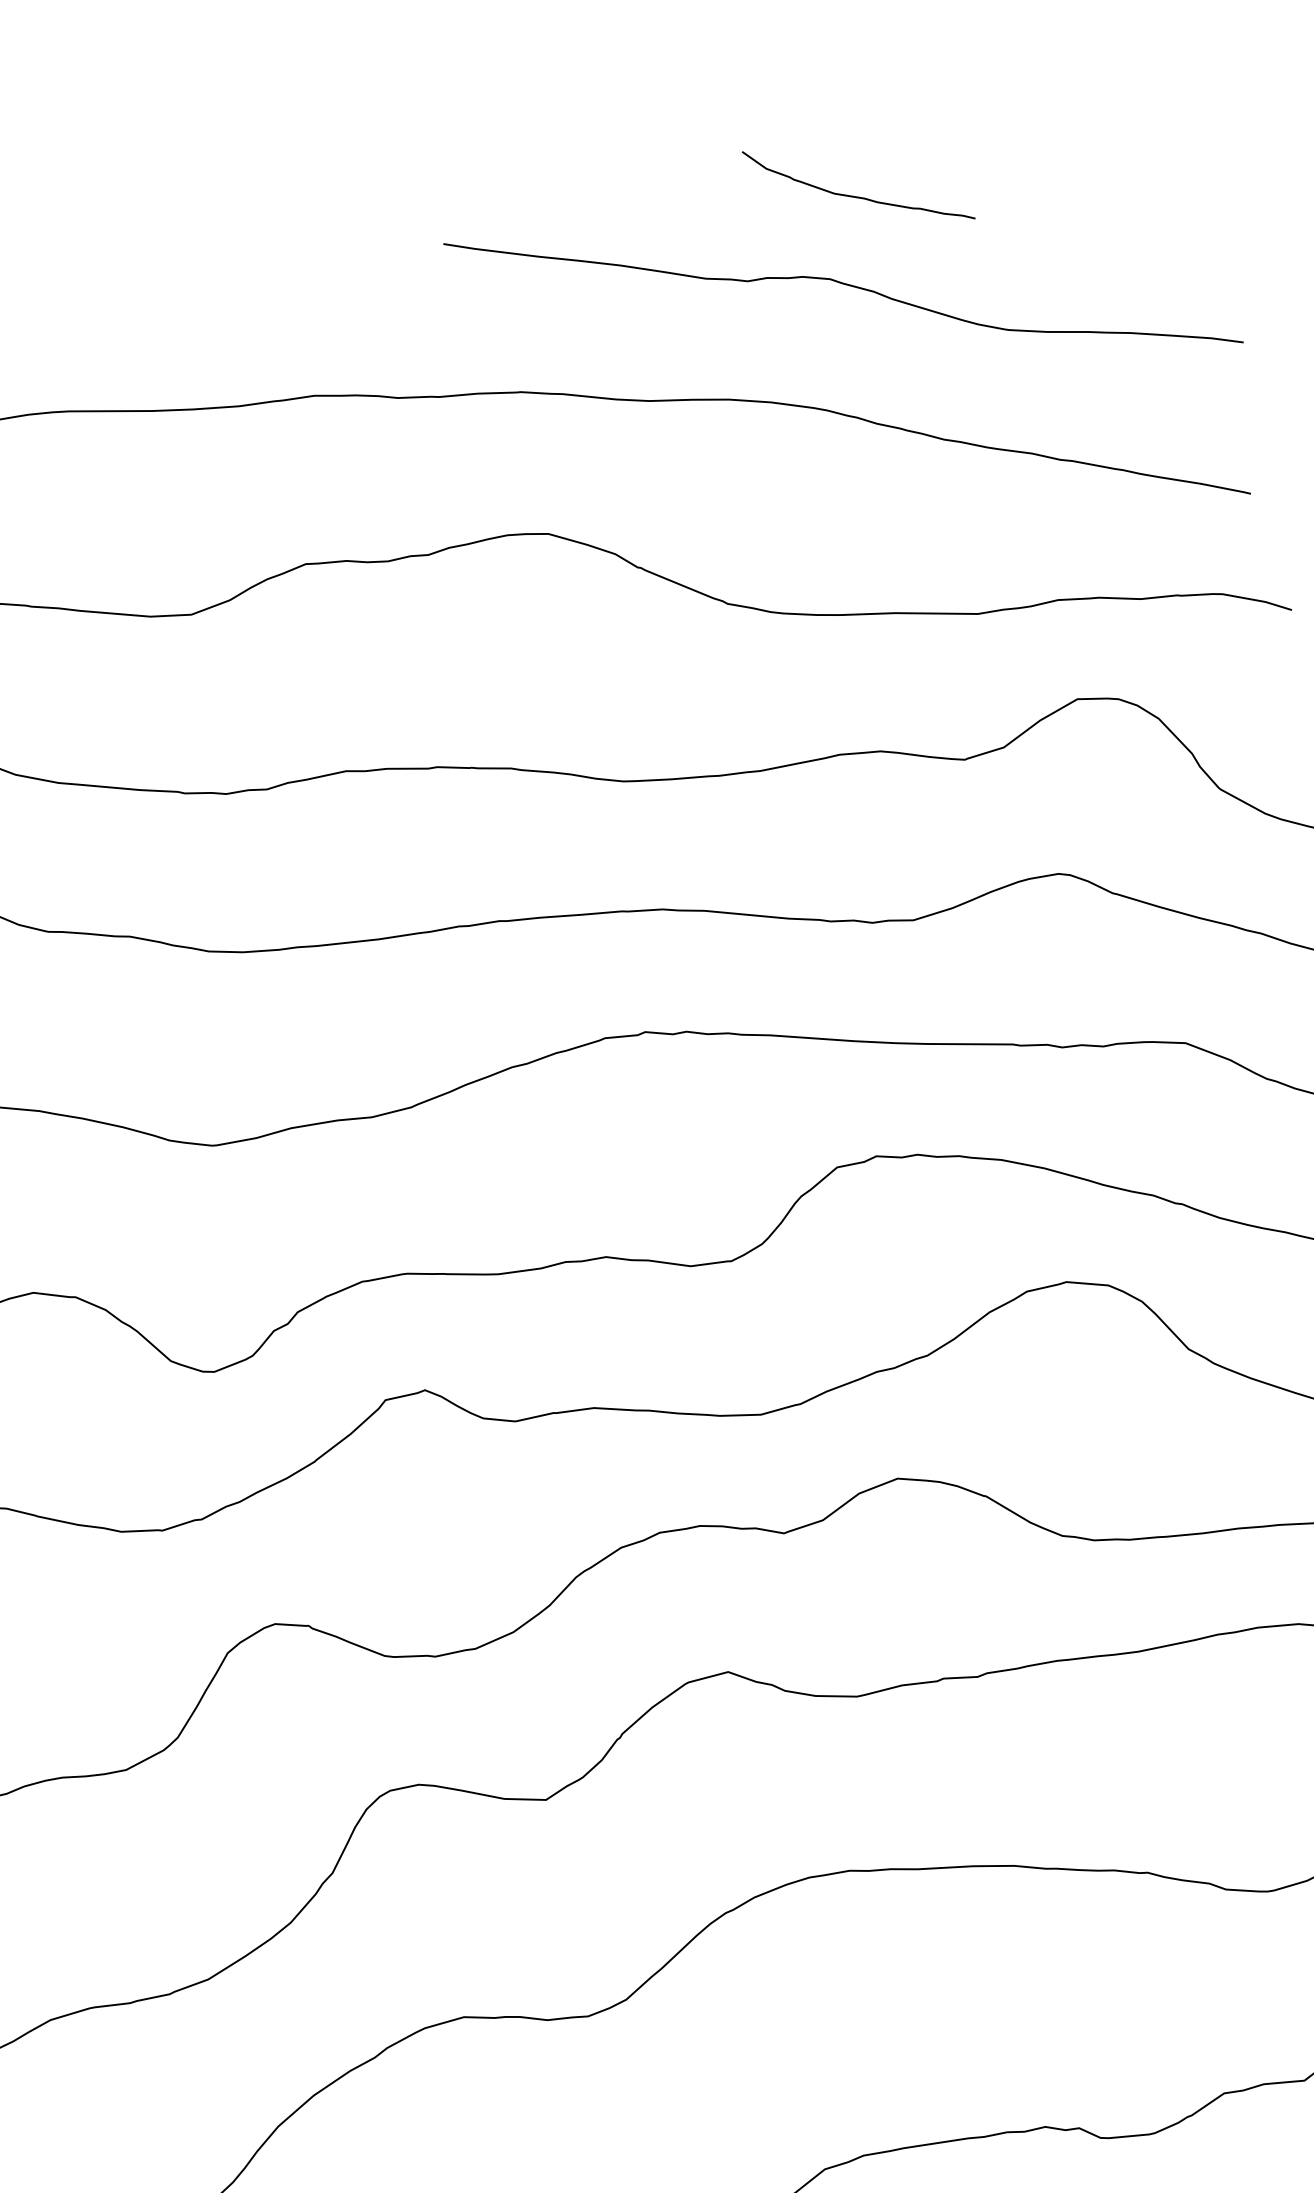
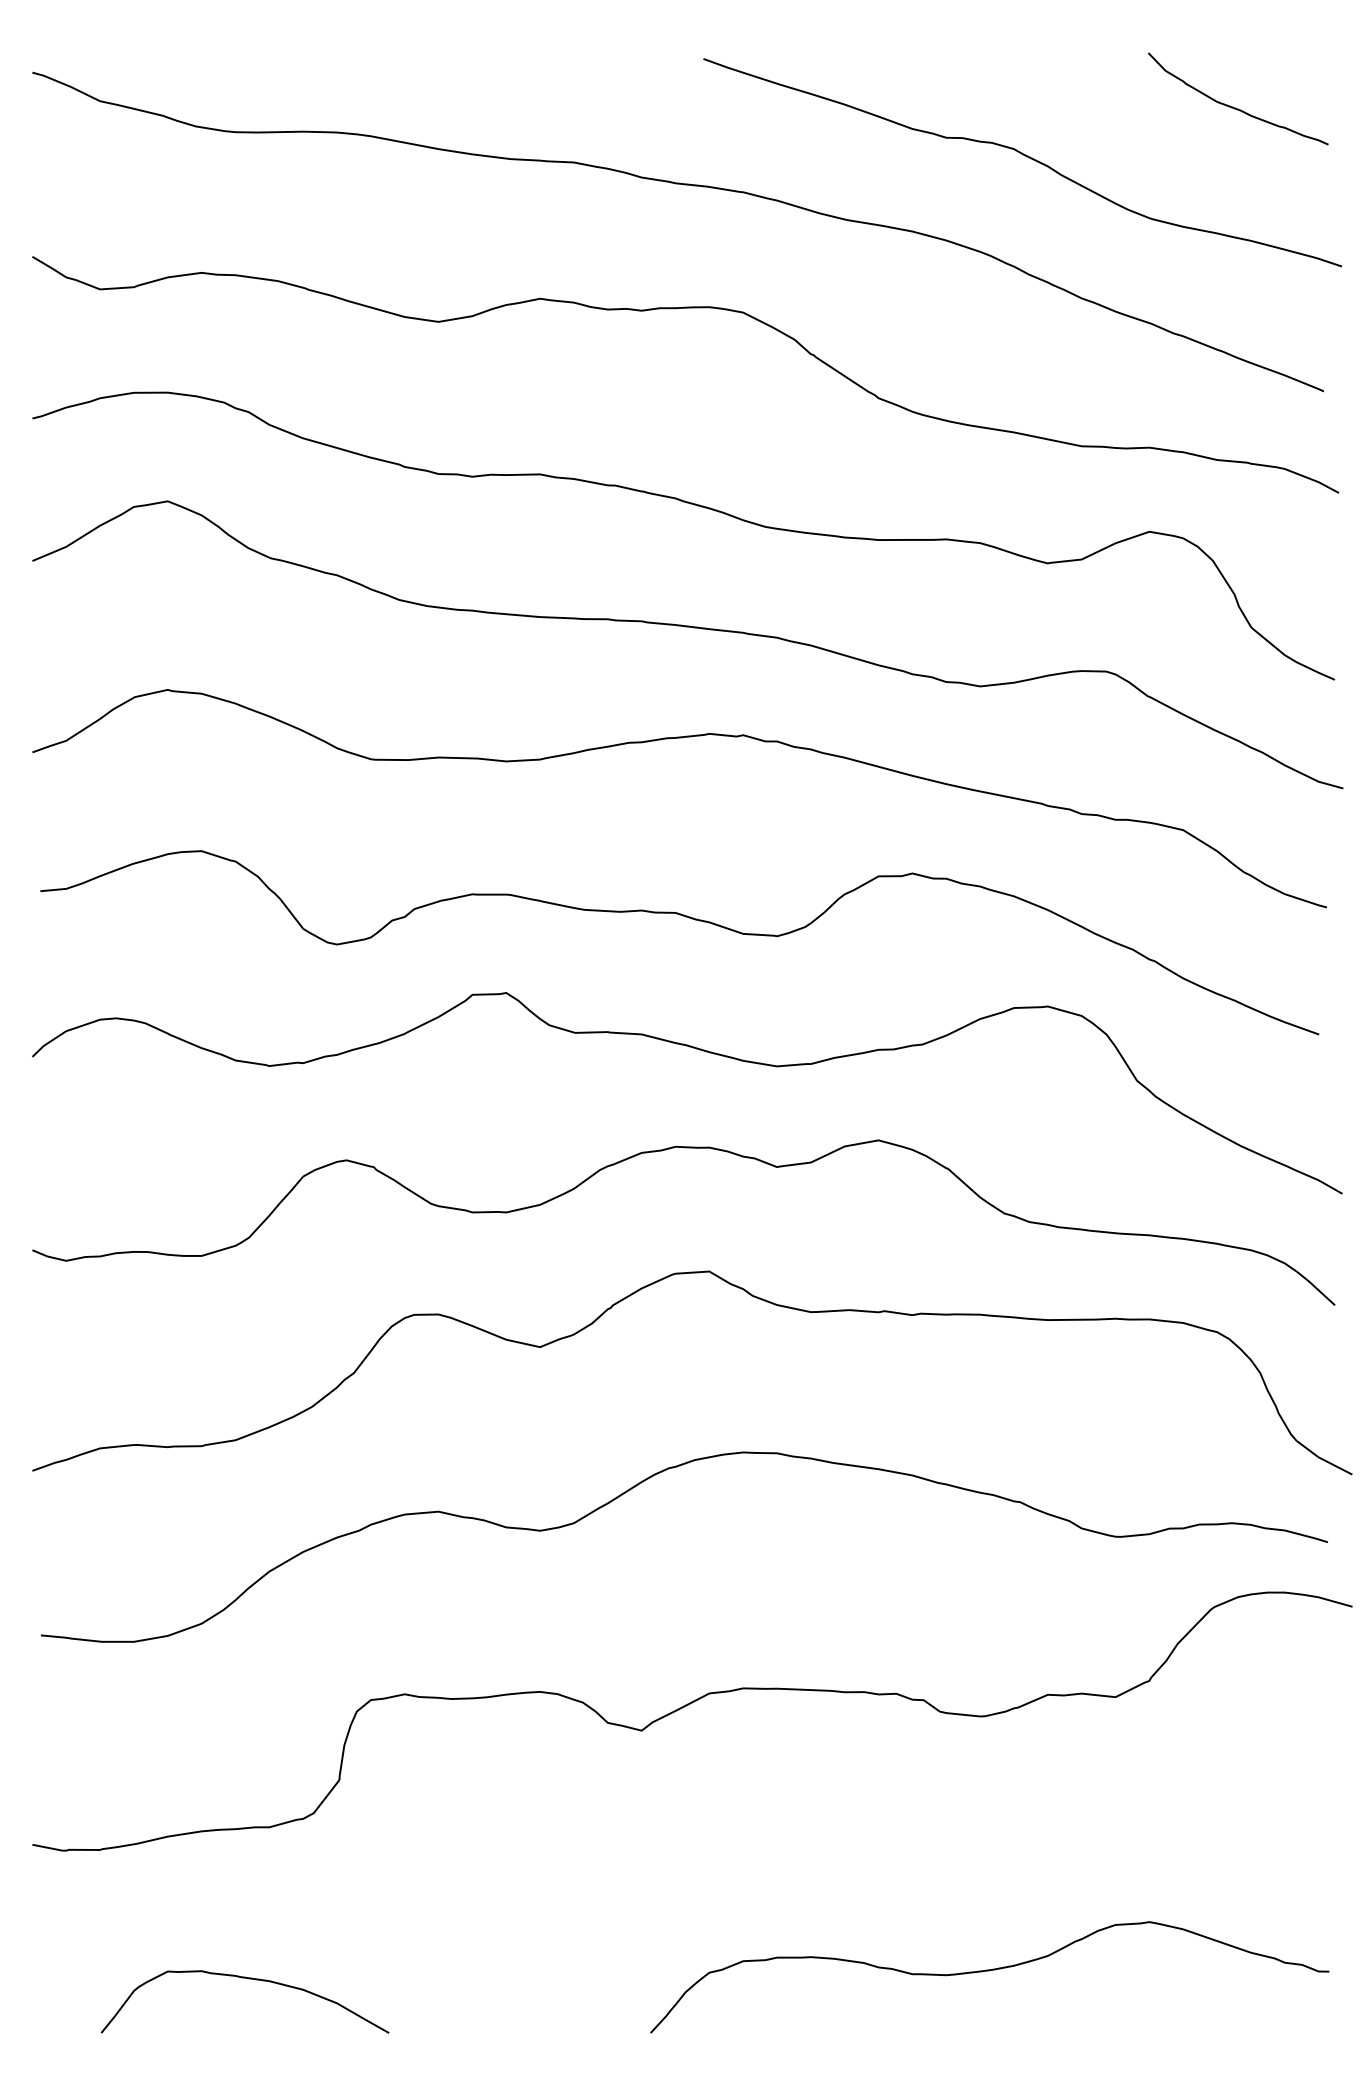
curve: (857, 196) -> (1235, 107), moved

